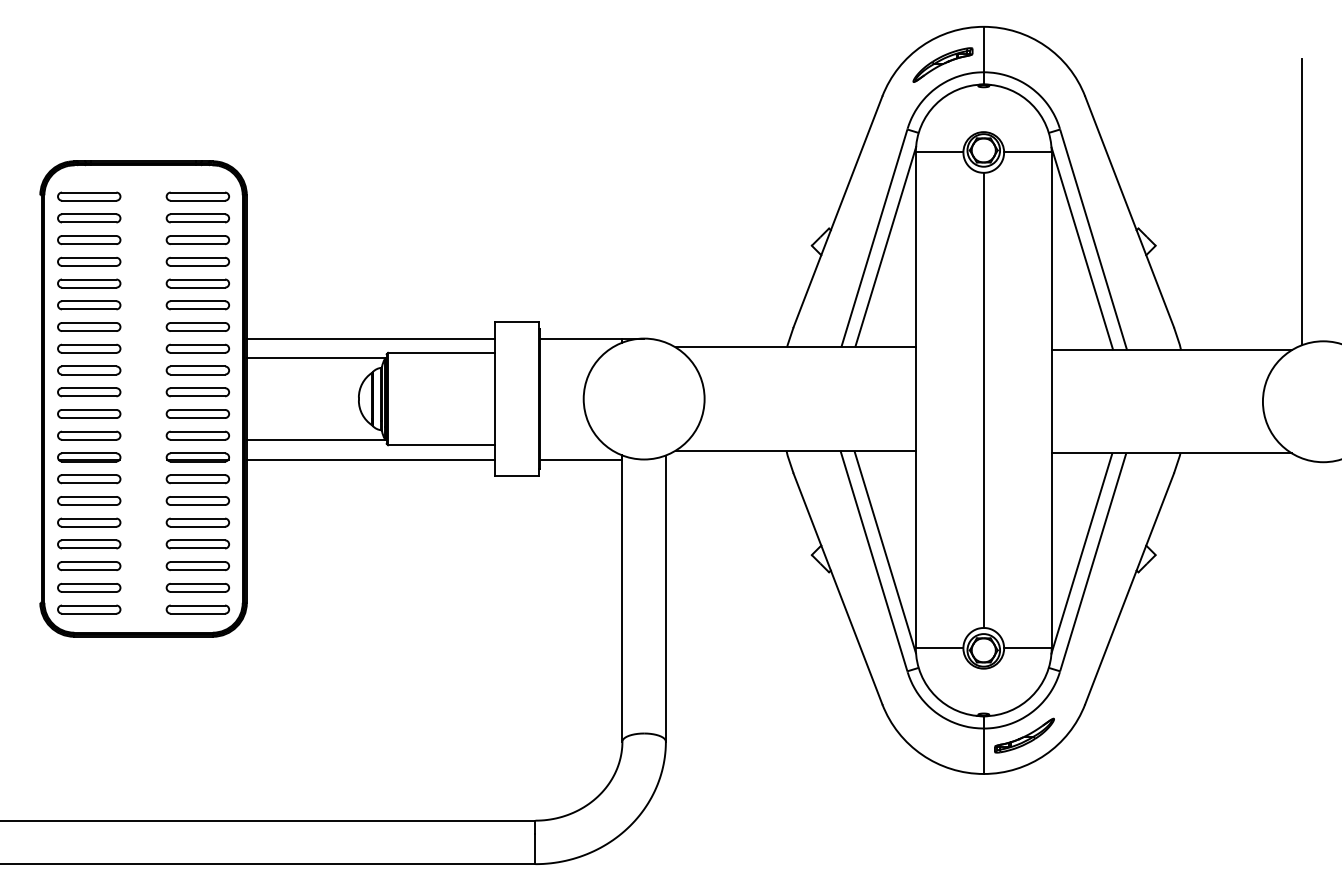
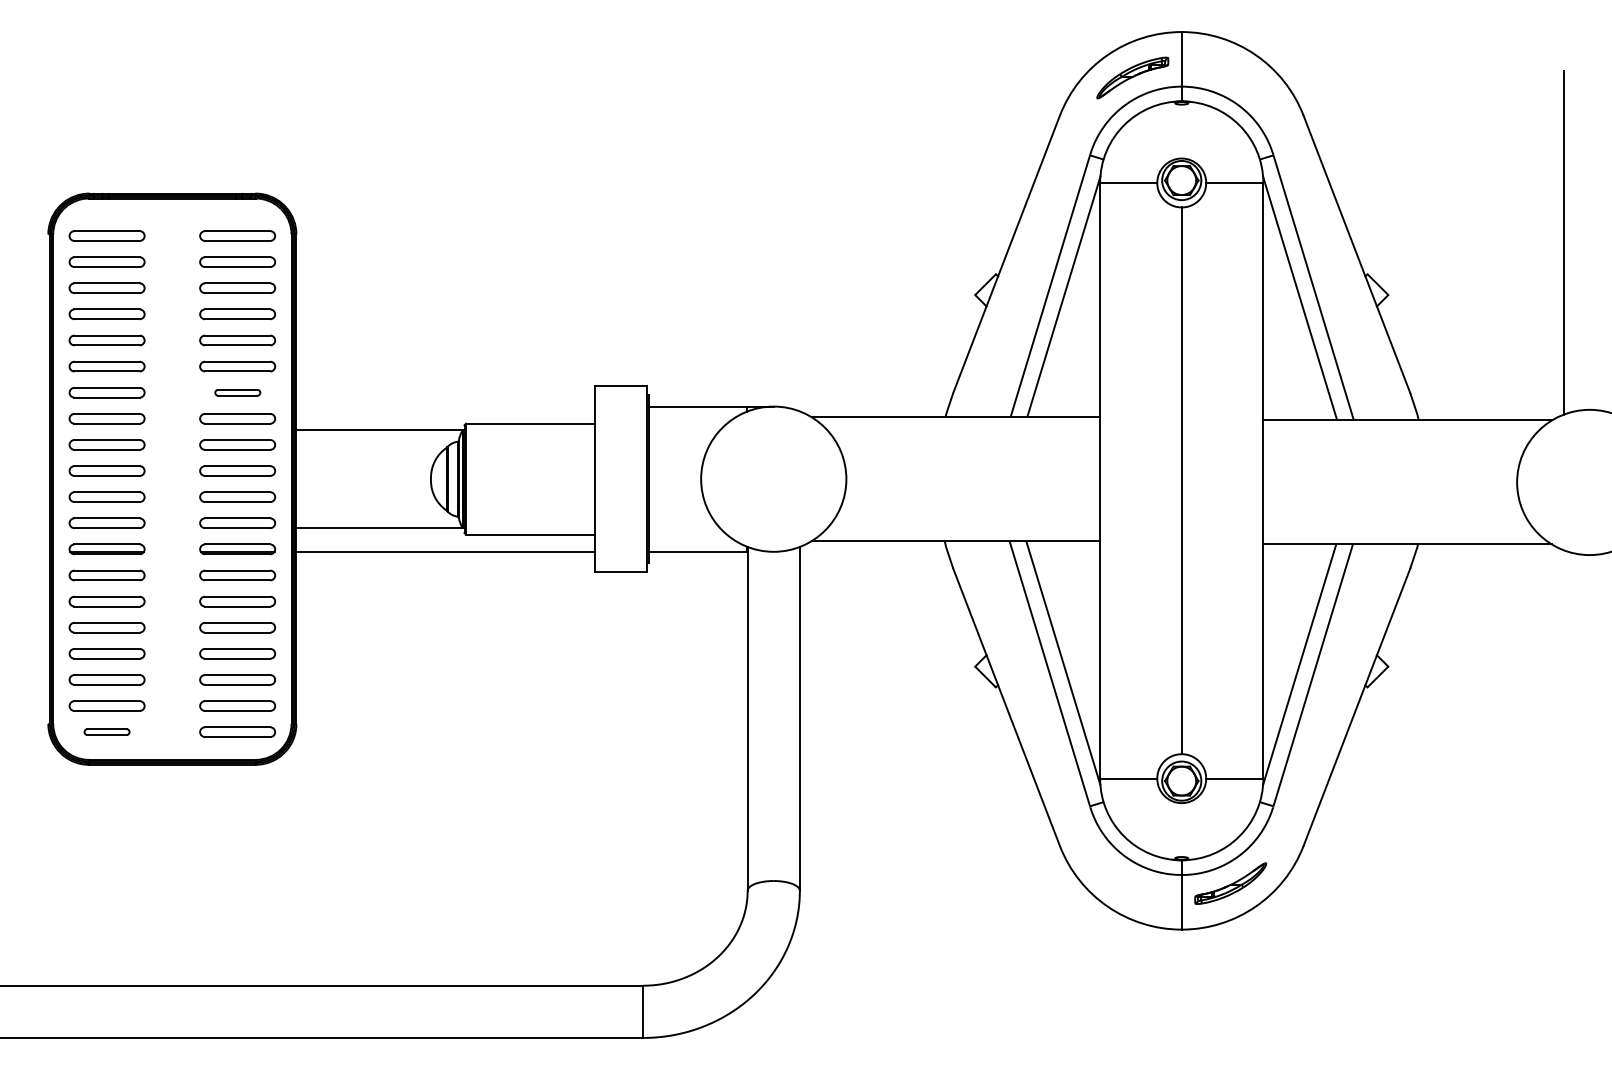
part: (197, 326) -> (237, 392), size x0.6
line: (370, 338) -> (445, 406), removed
part: (88, 609) -> (106, 731), size x0.6

